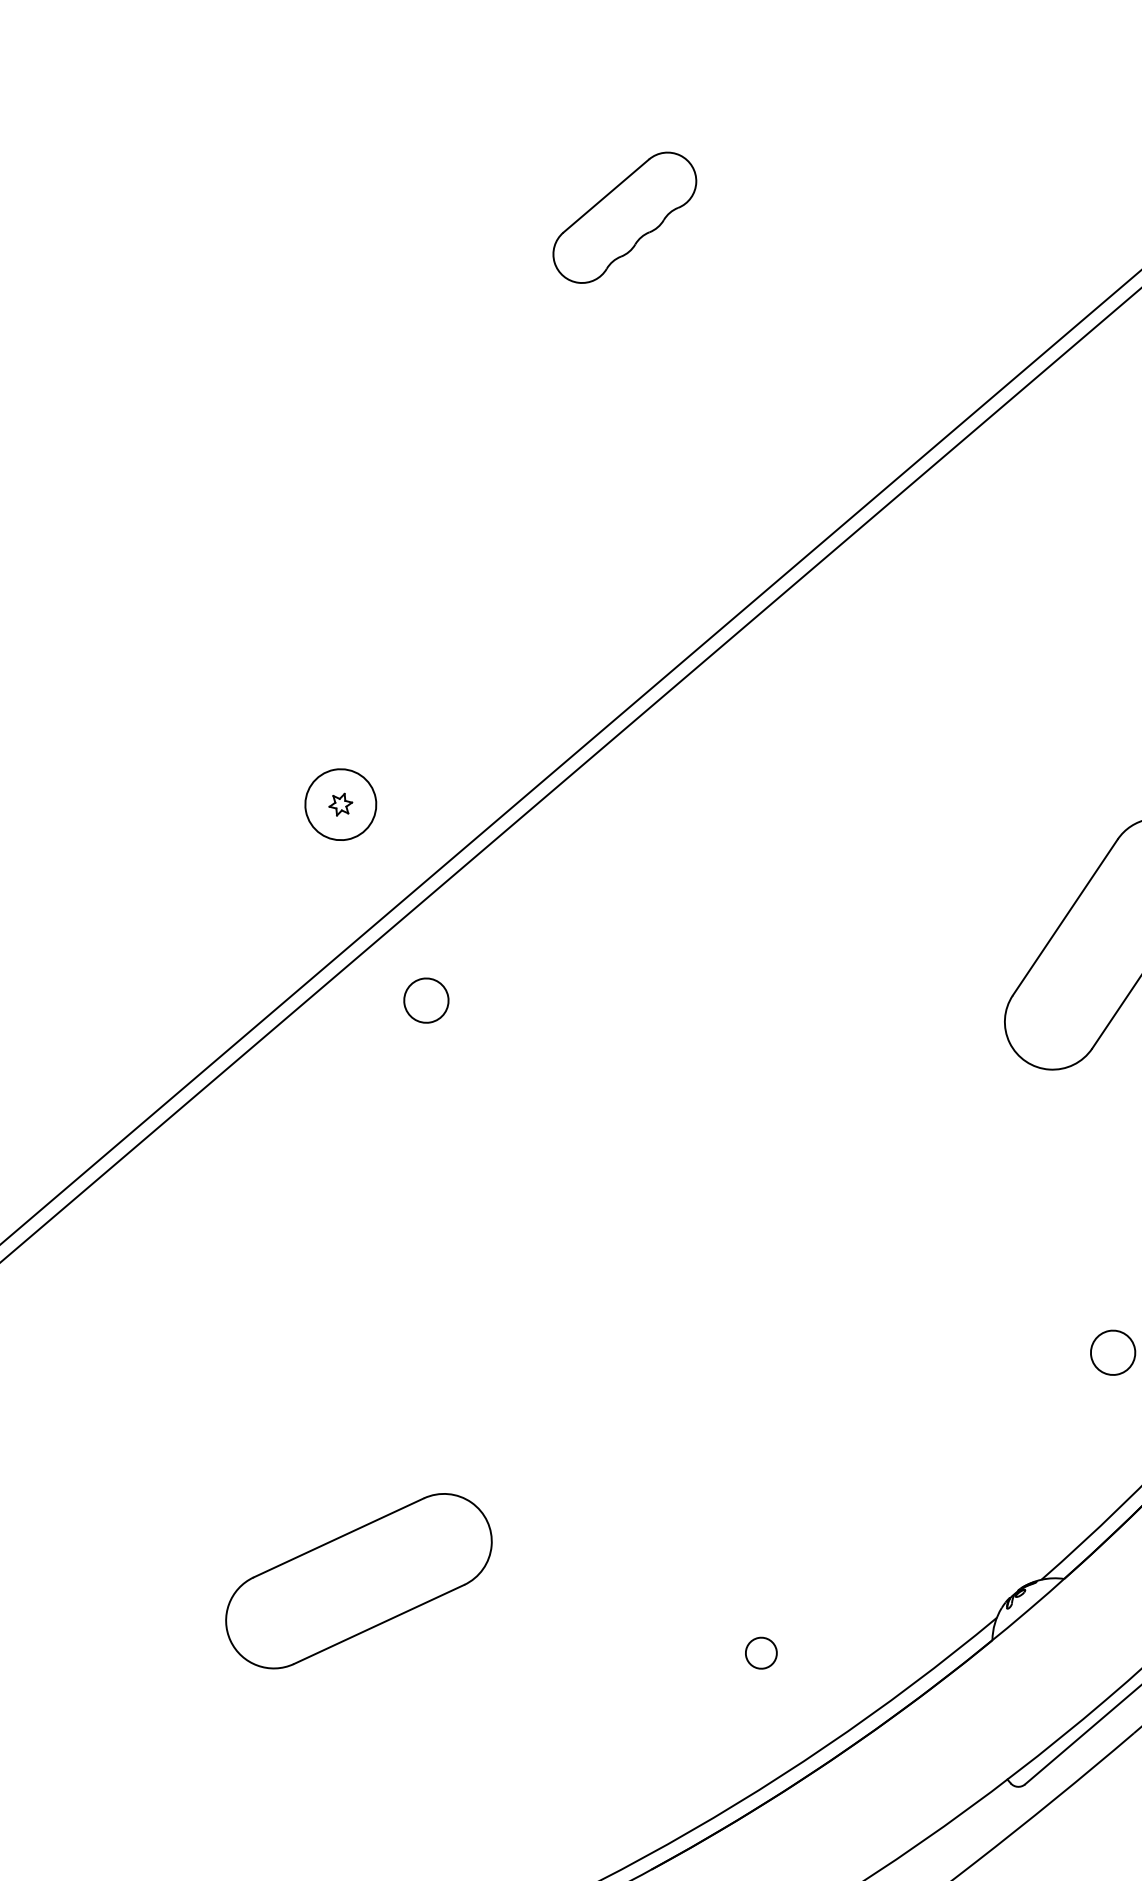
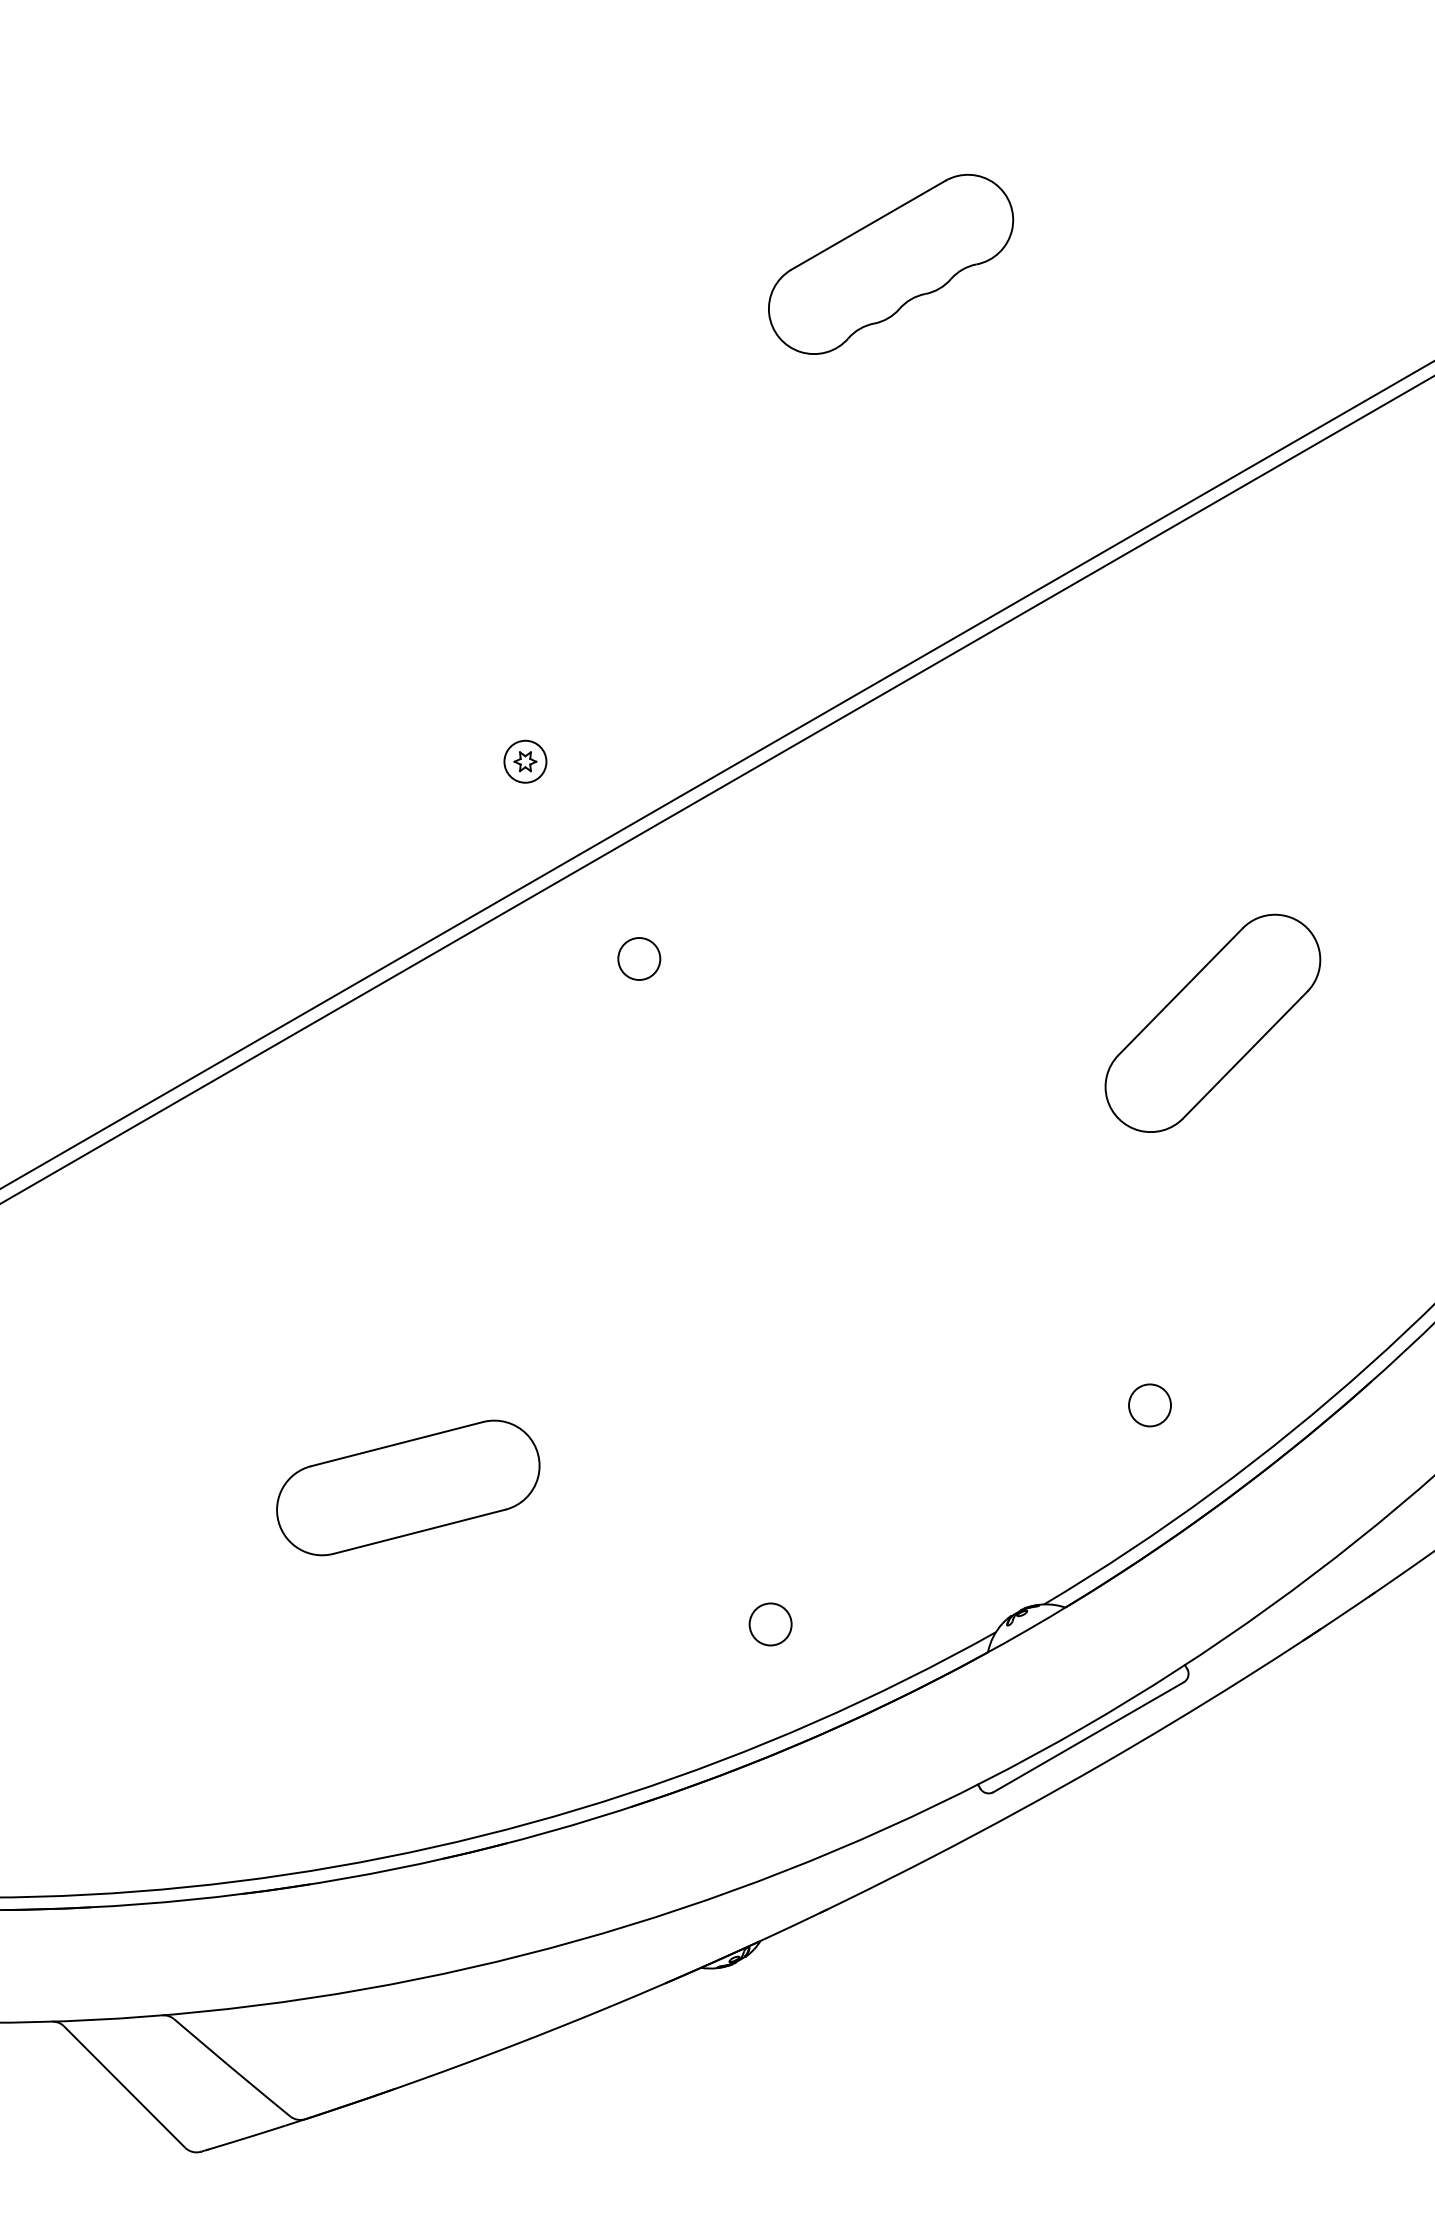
part: (625, 216) -> (891, 263), size x1.67
circle: (340, 804) -> (525, 761), size x0.62
circle: (426, 1000) -> (639, 958), moved
circle: (761, 1653) -> (770, 1624), size x1.43

